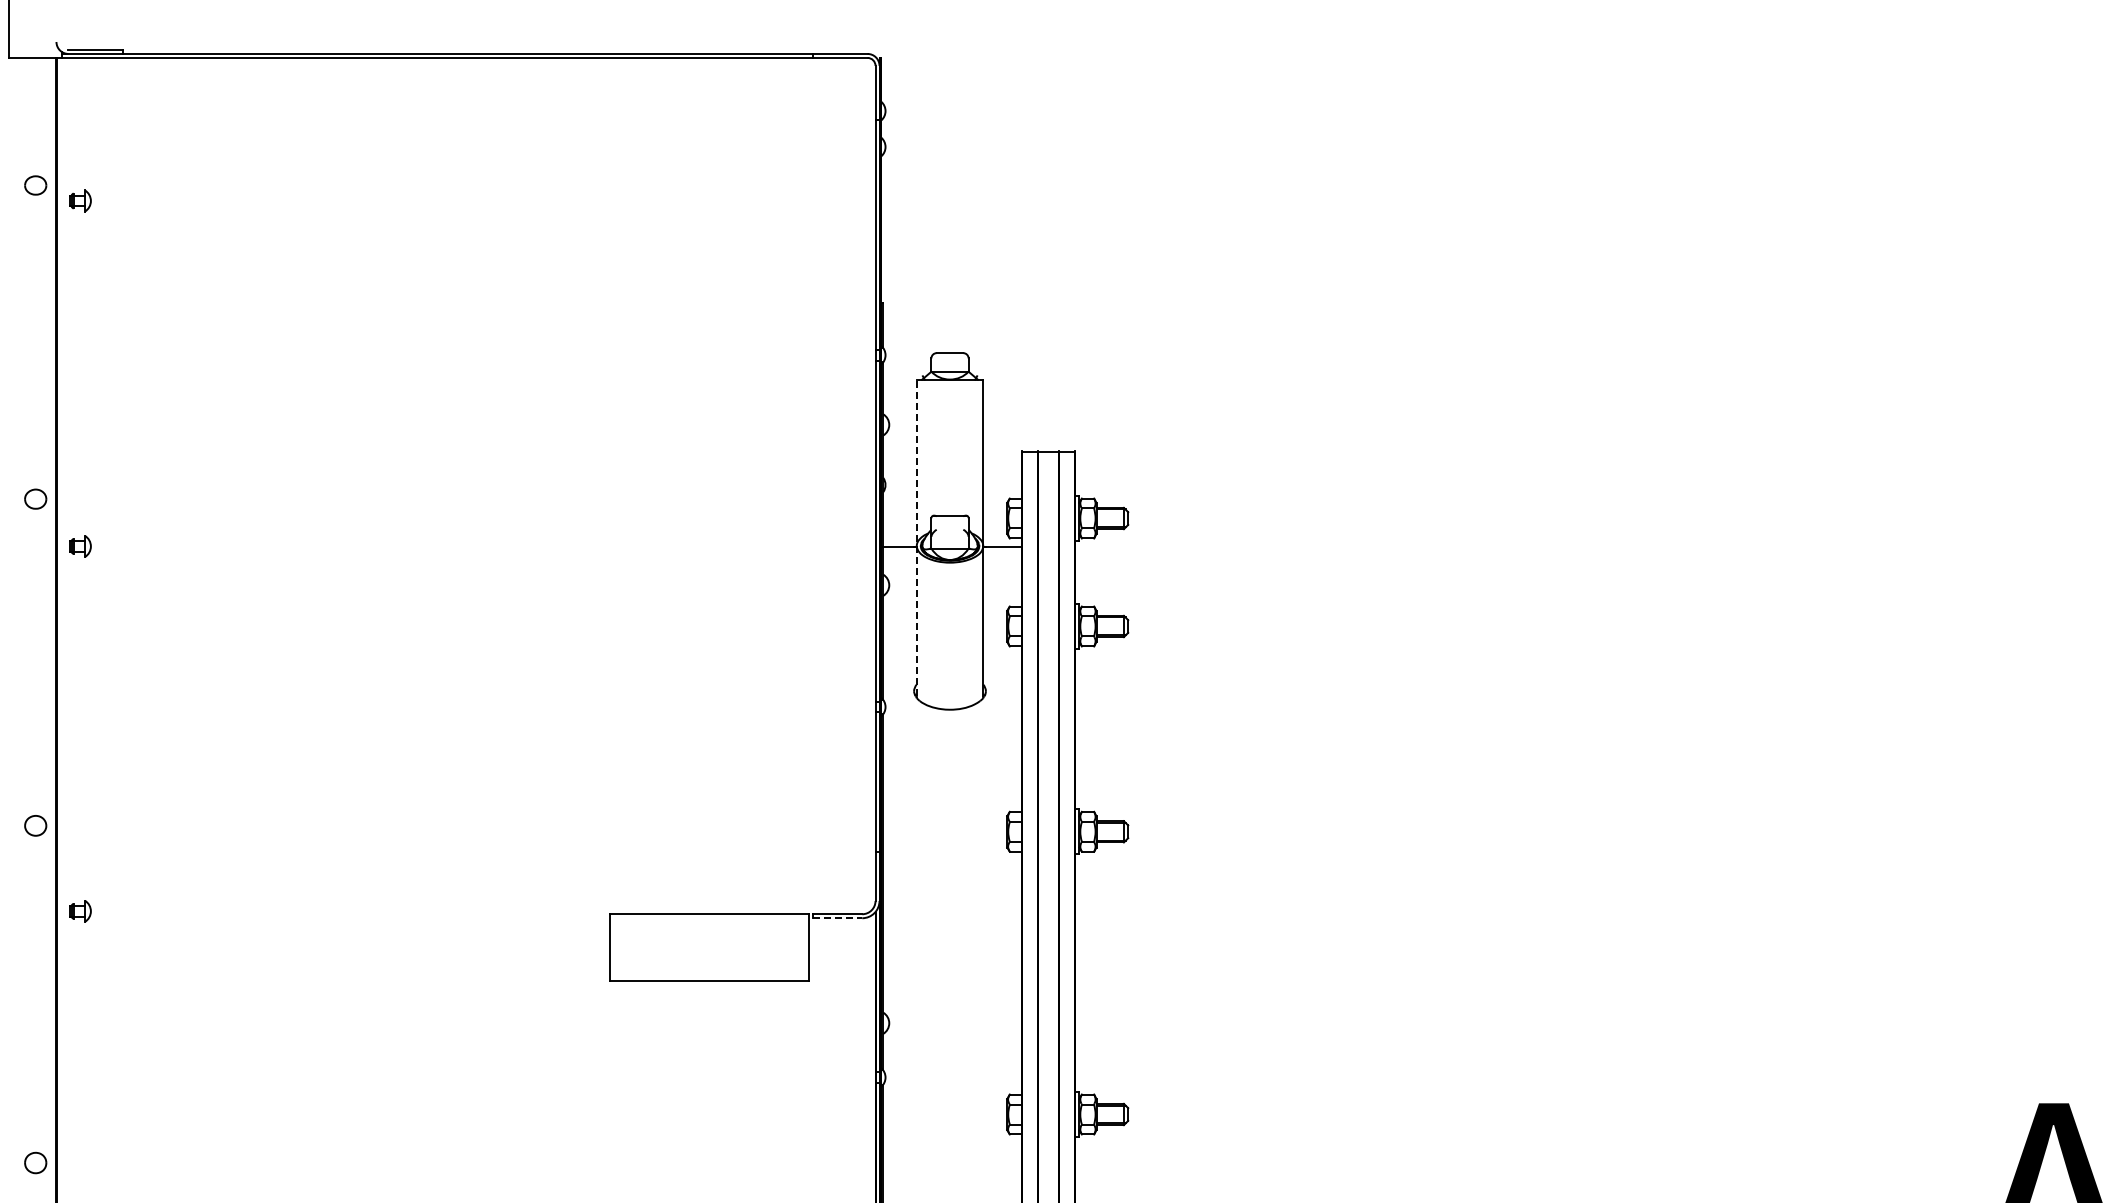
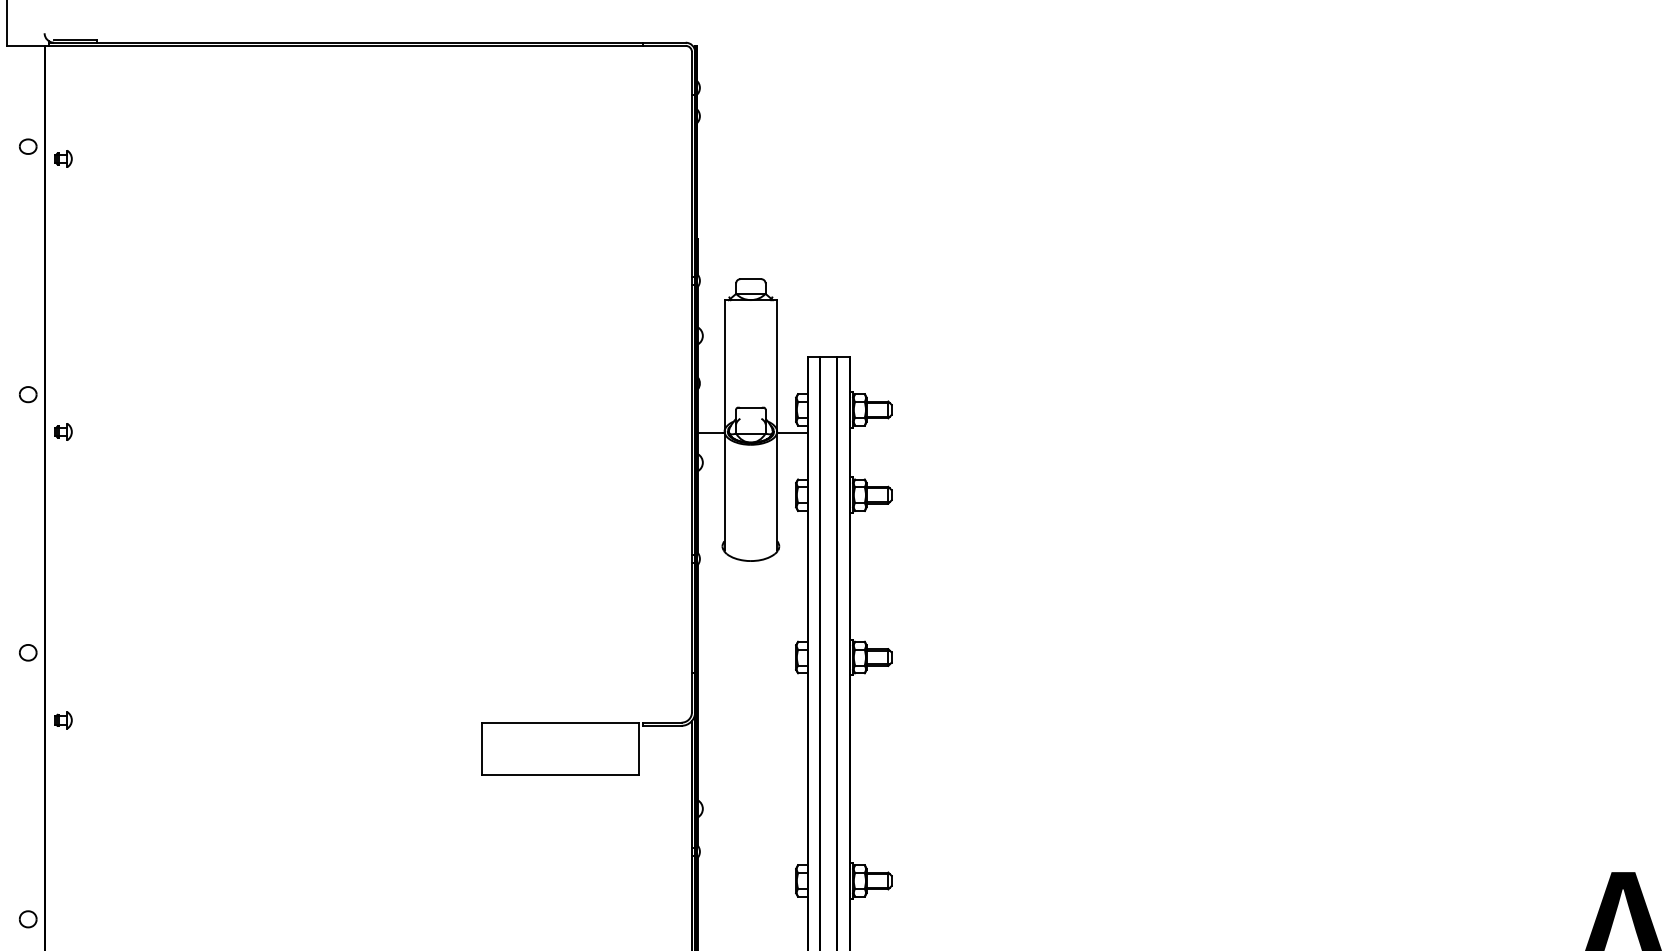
line: (916, 537) -> (724, 424), dashed -> solid
line: (837, 918) -> (661, 726), dashed -> solid

